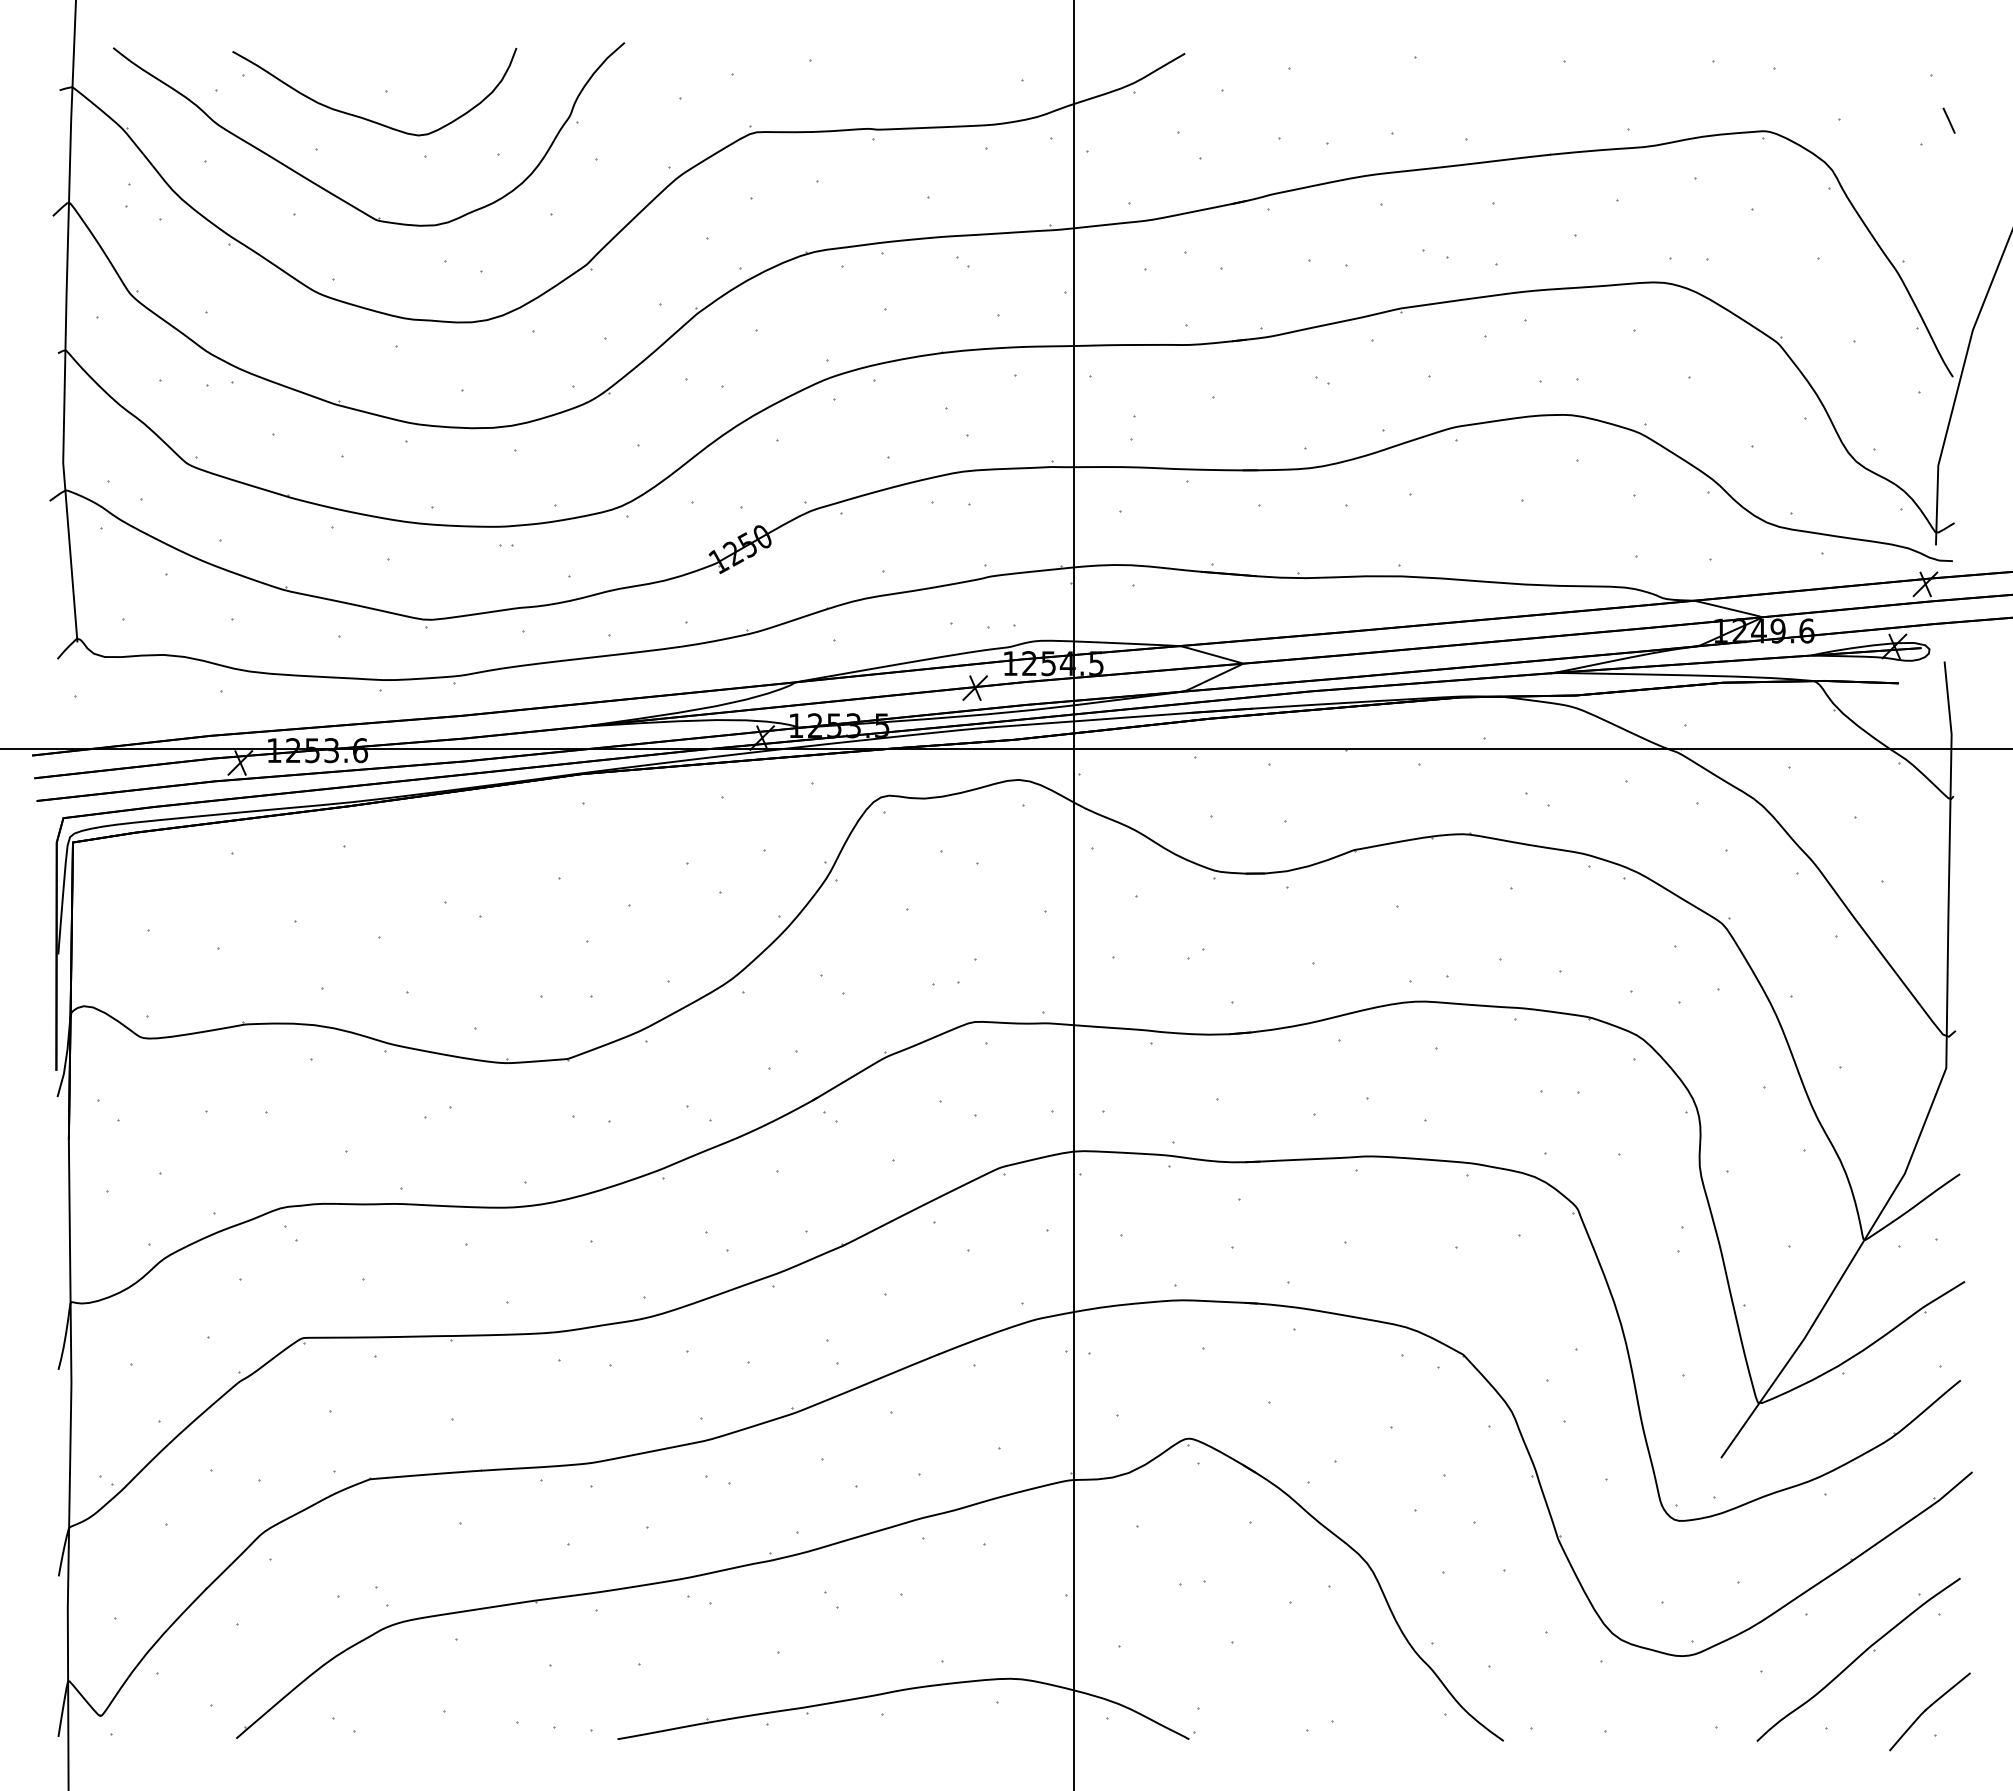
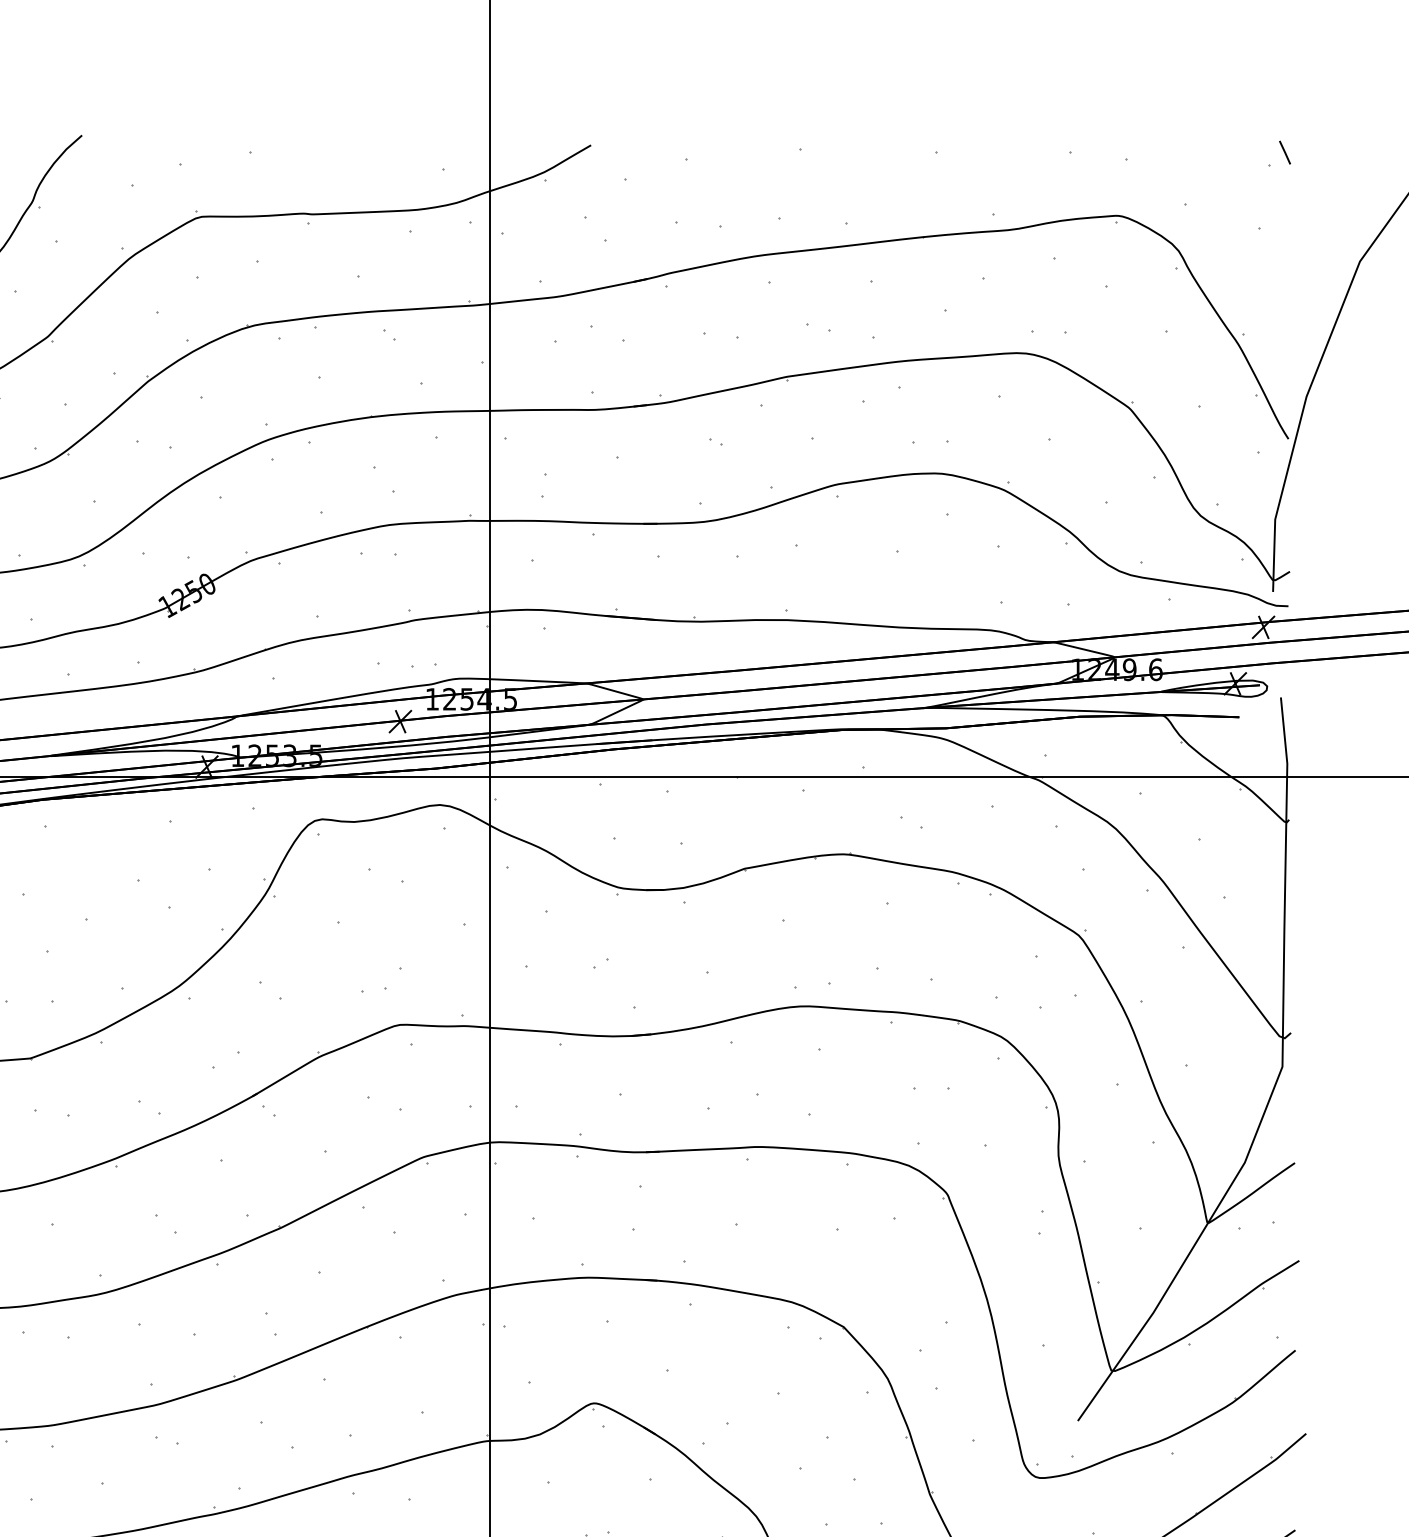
line: (1948, 120) -> (1284, 152), moved

